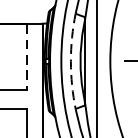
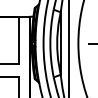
line: (27, 57) -> (19, 40), dashed -> solid
arc: (71, 61) -> (50, 43), dashed -> solid

